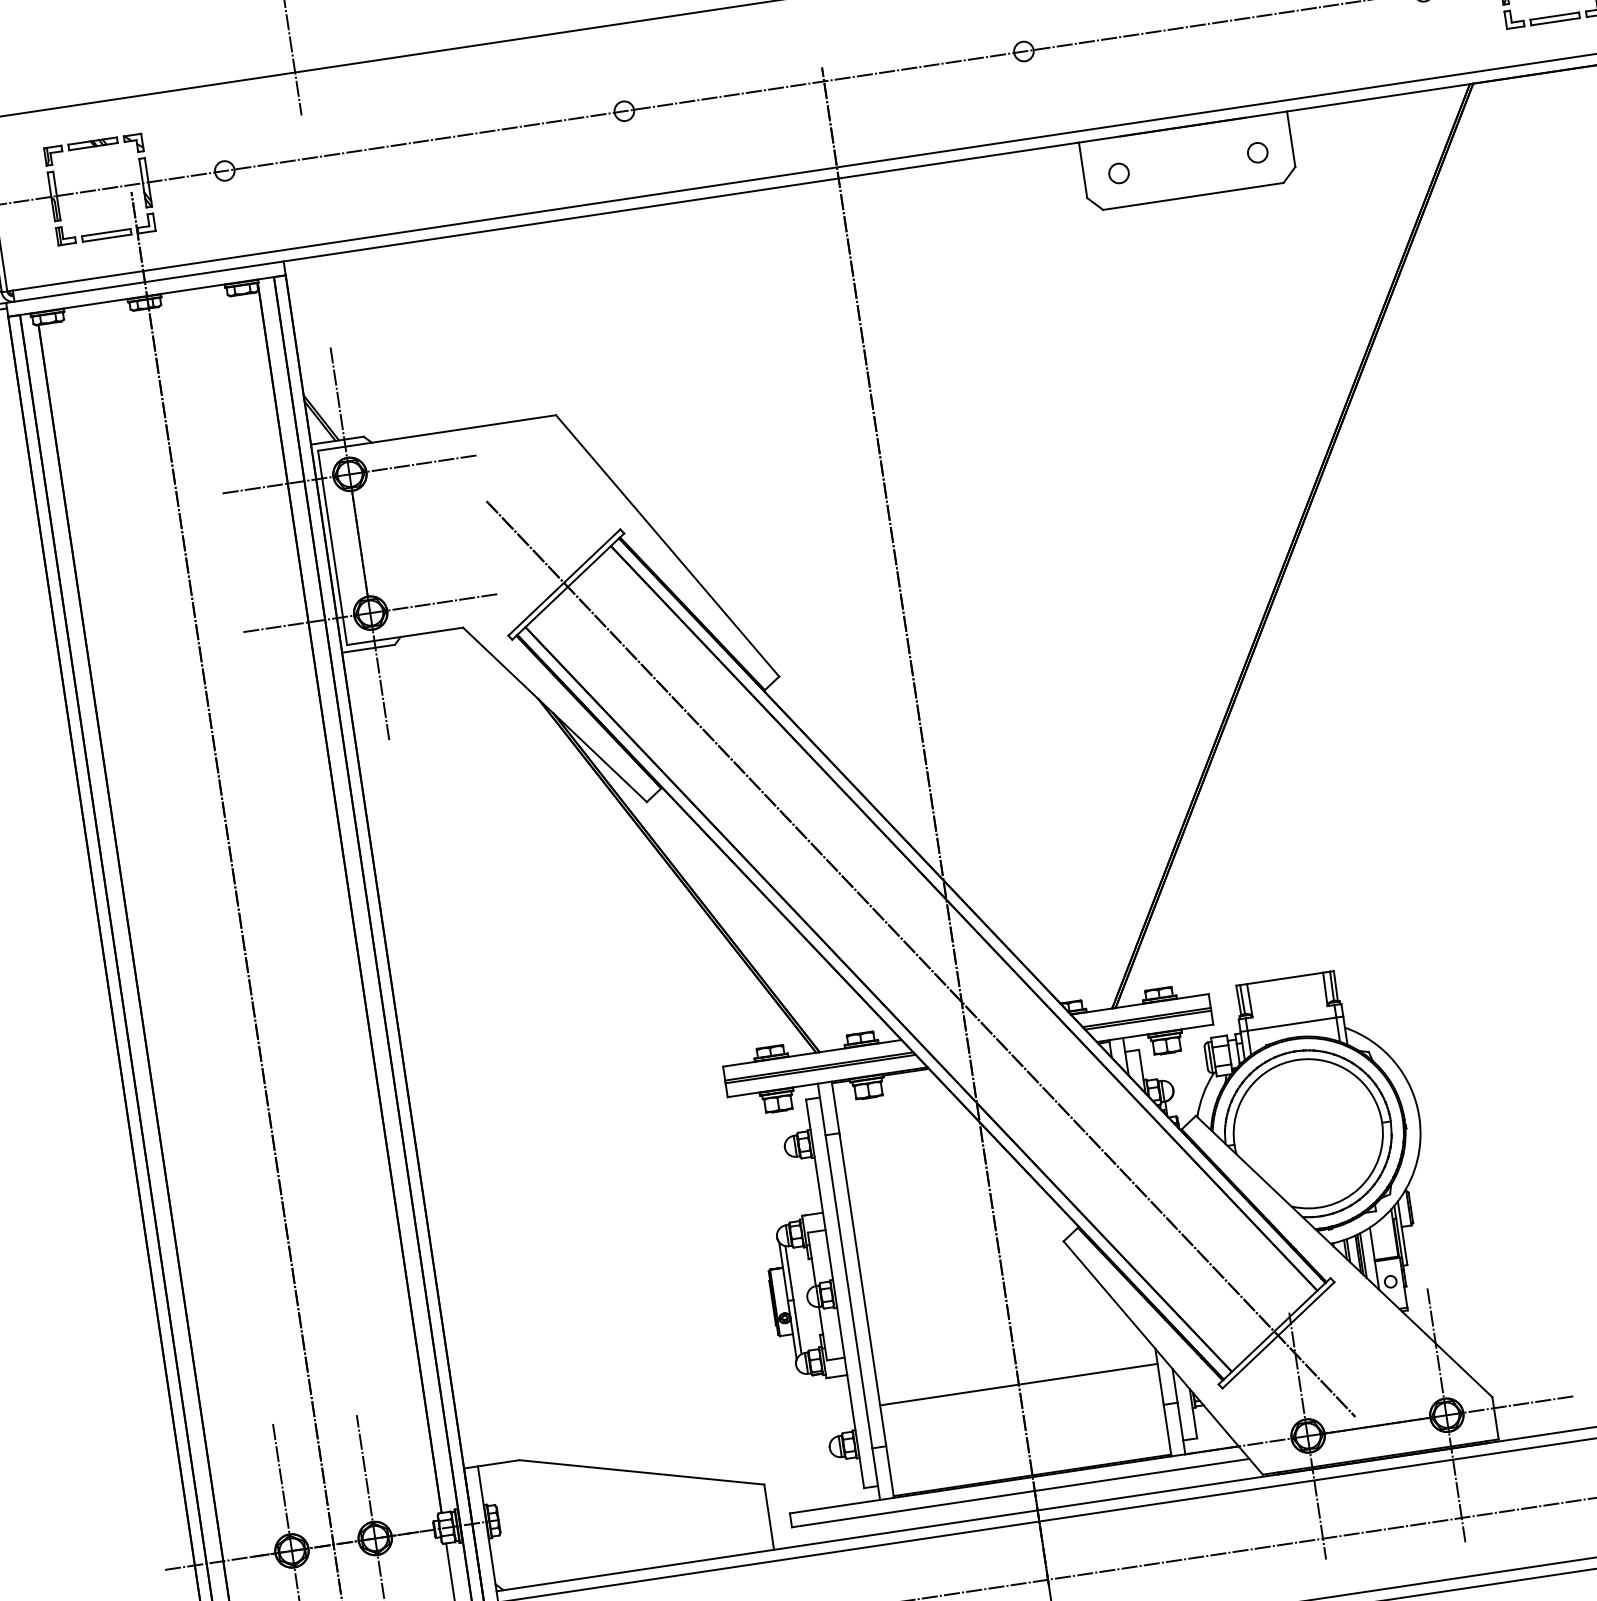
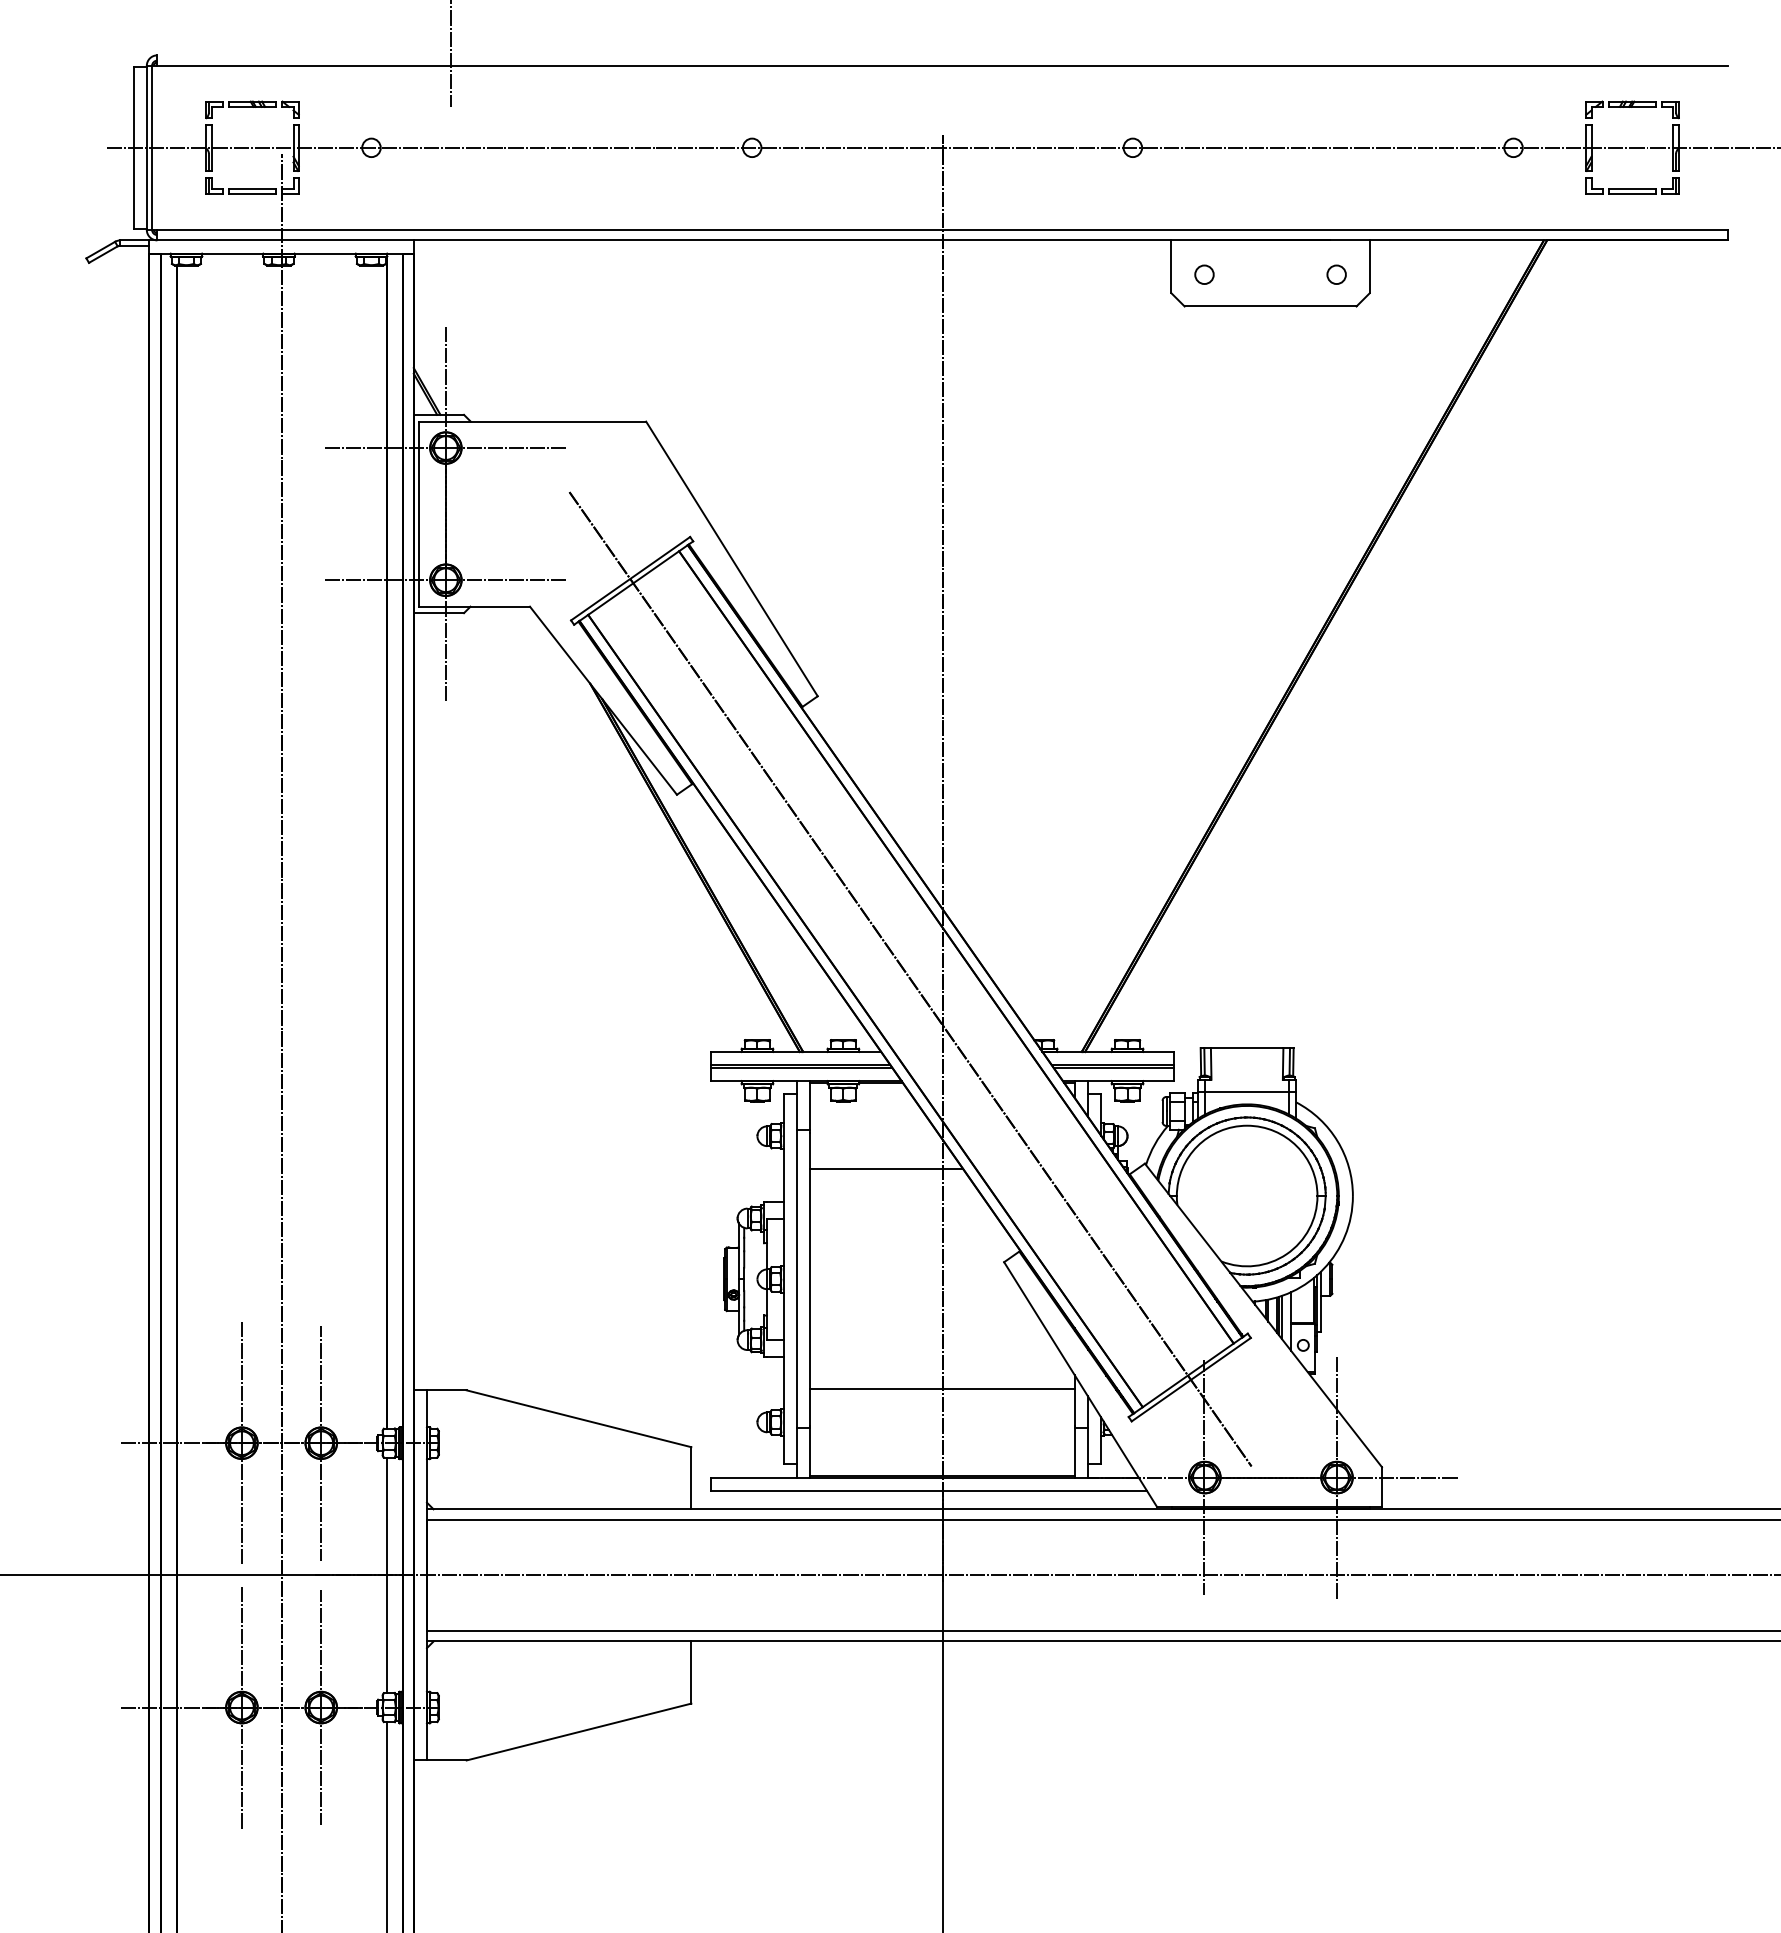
line: (925, 1162) -> (886, 1169), added

